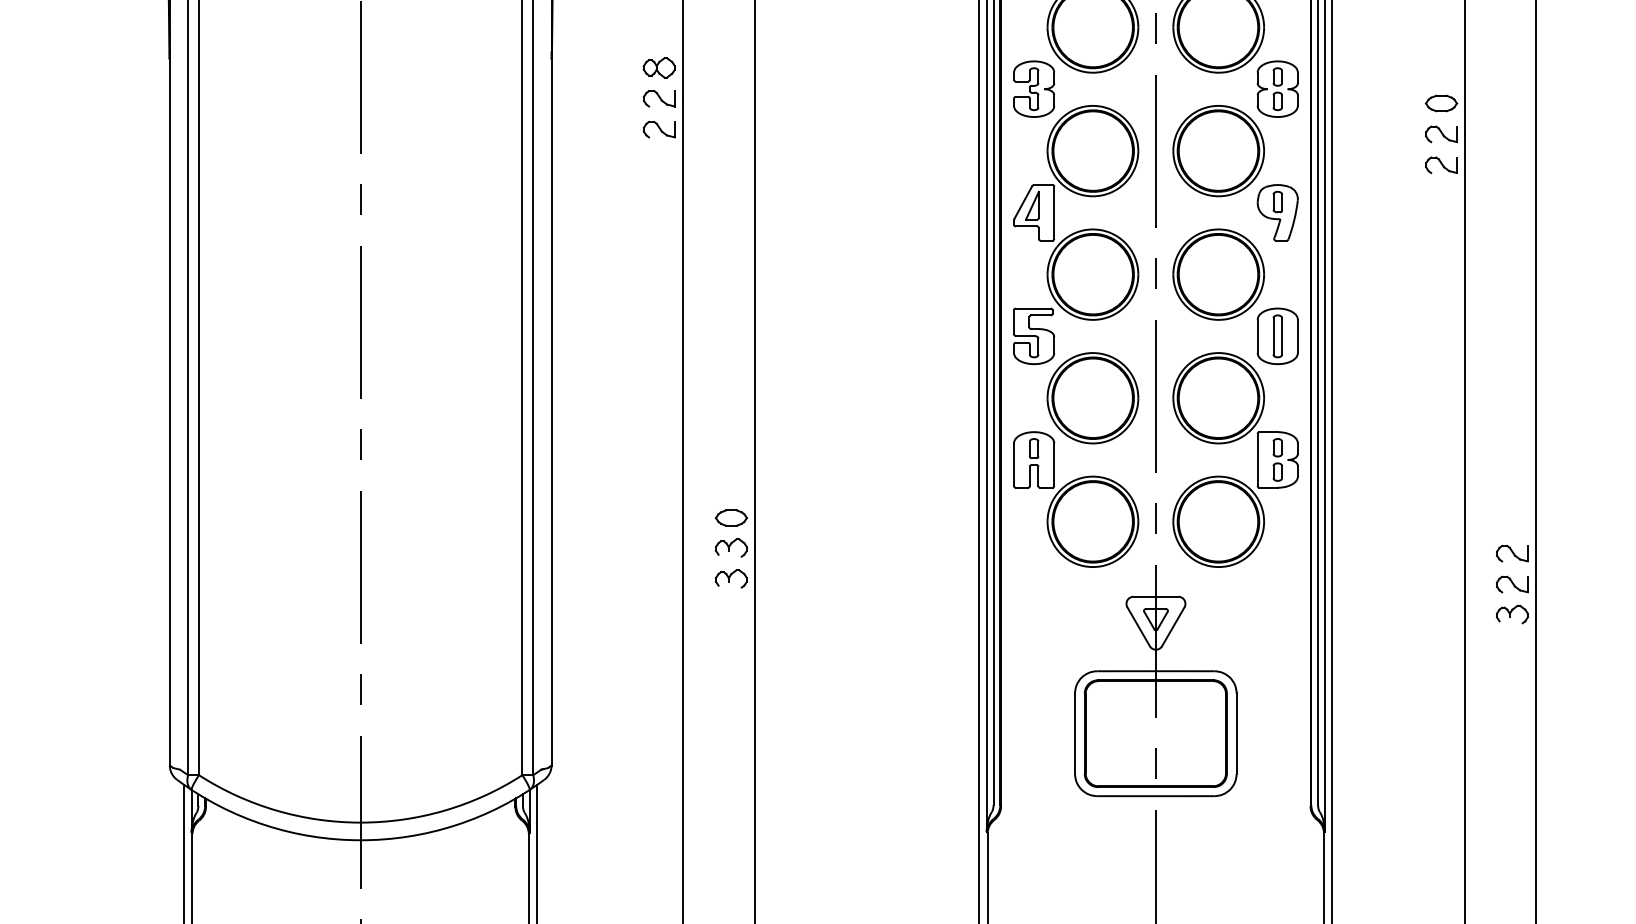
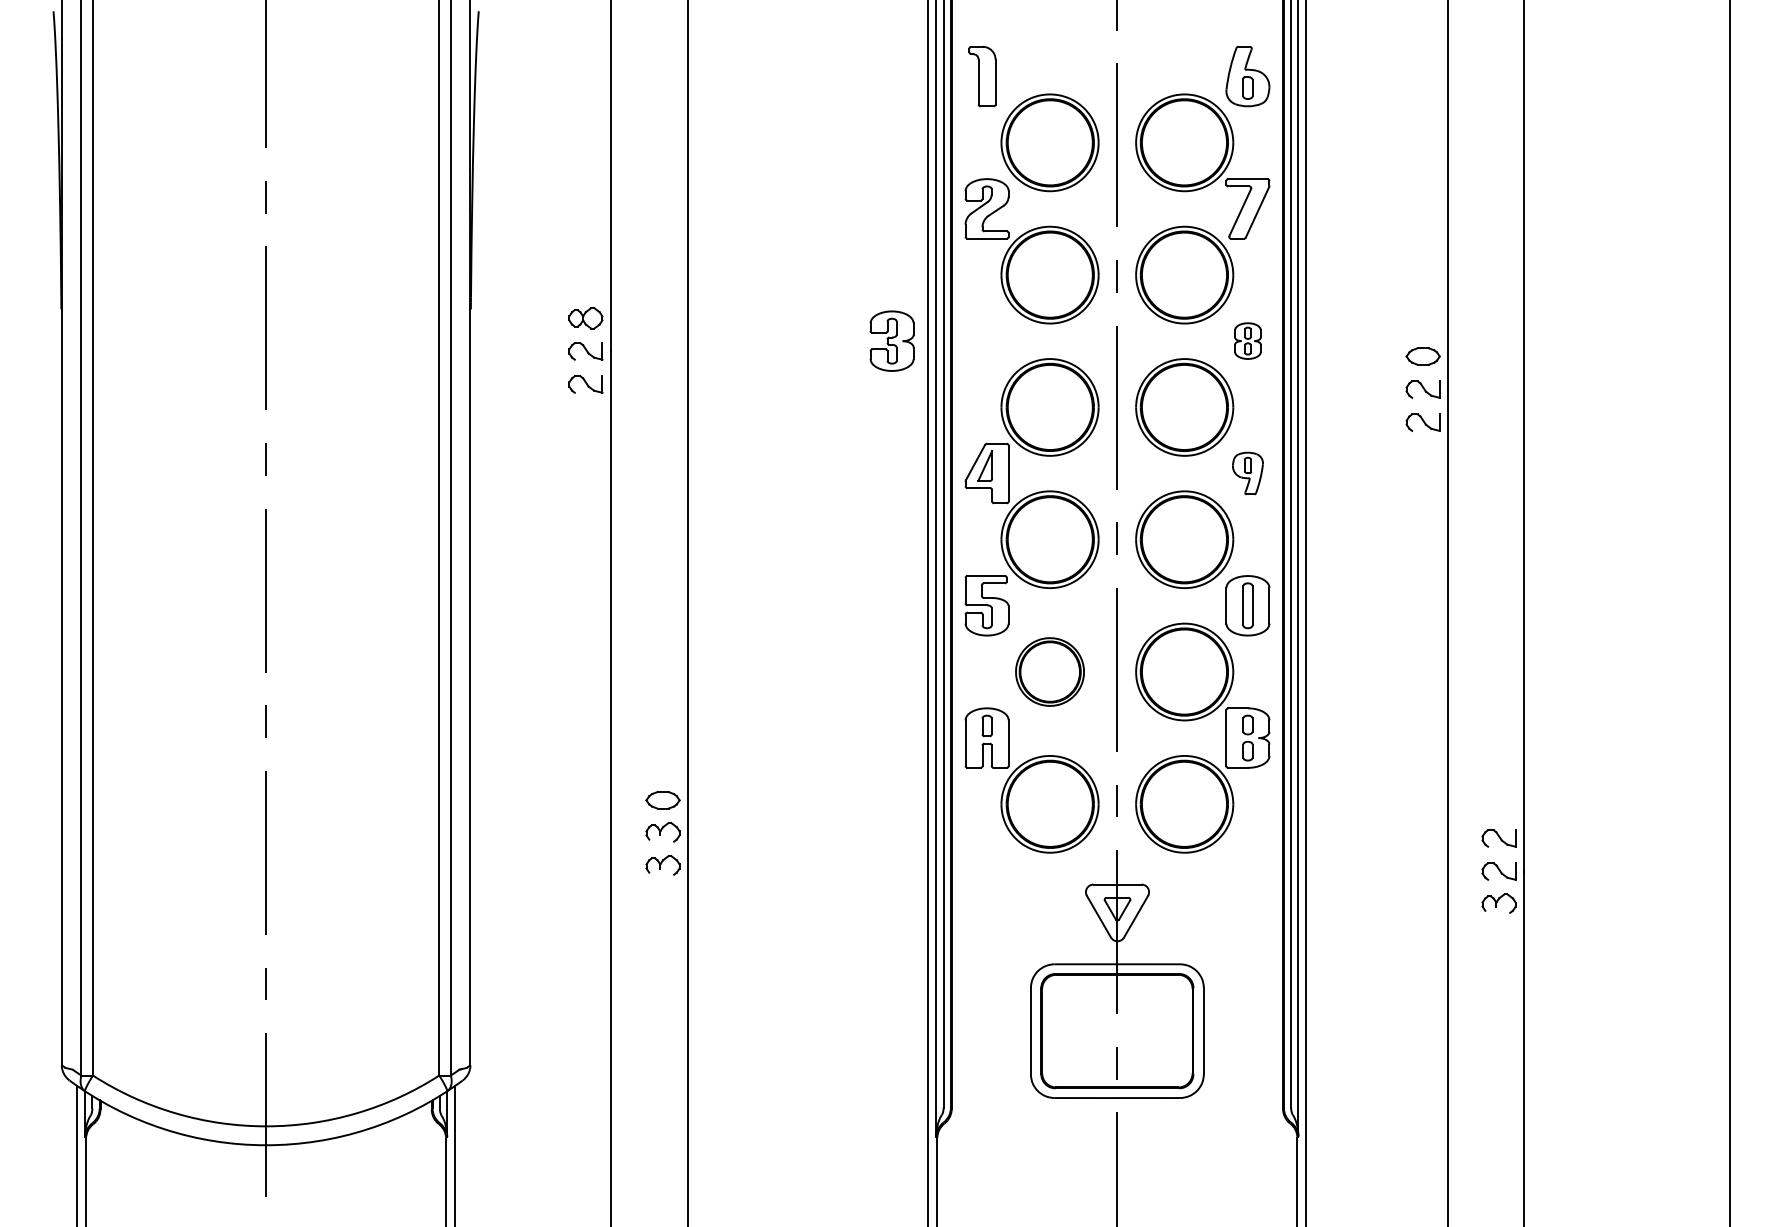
part: (1033, 88) -> (891, 340), moved
part: (1277, 88) -> (1247, 340), size x0.6
part: (1277, 212) -> (1247, 473), size x0.7
part: (1092, 397) -> (1049, 671), size x0.7

